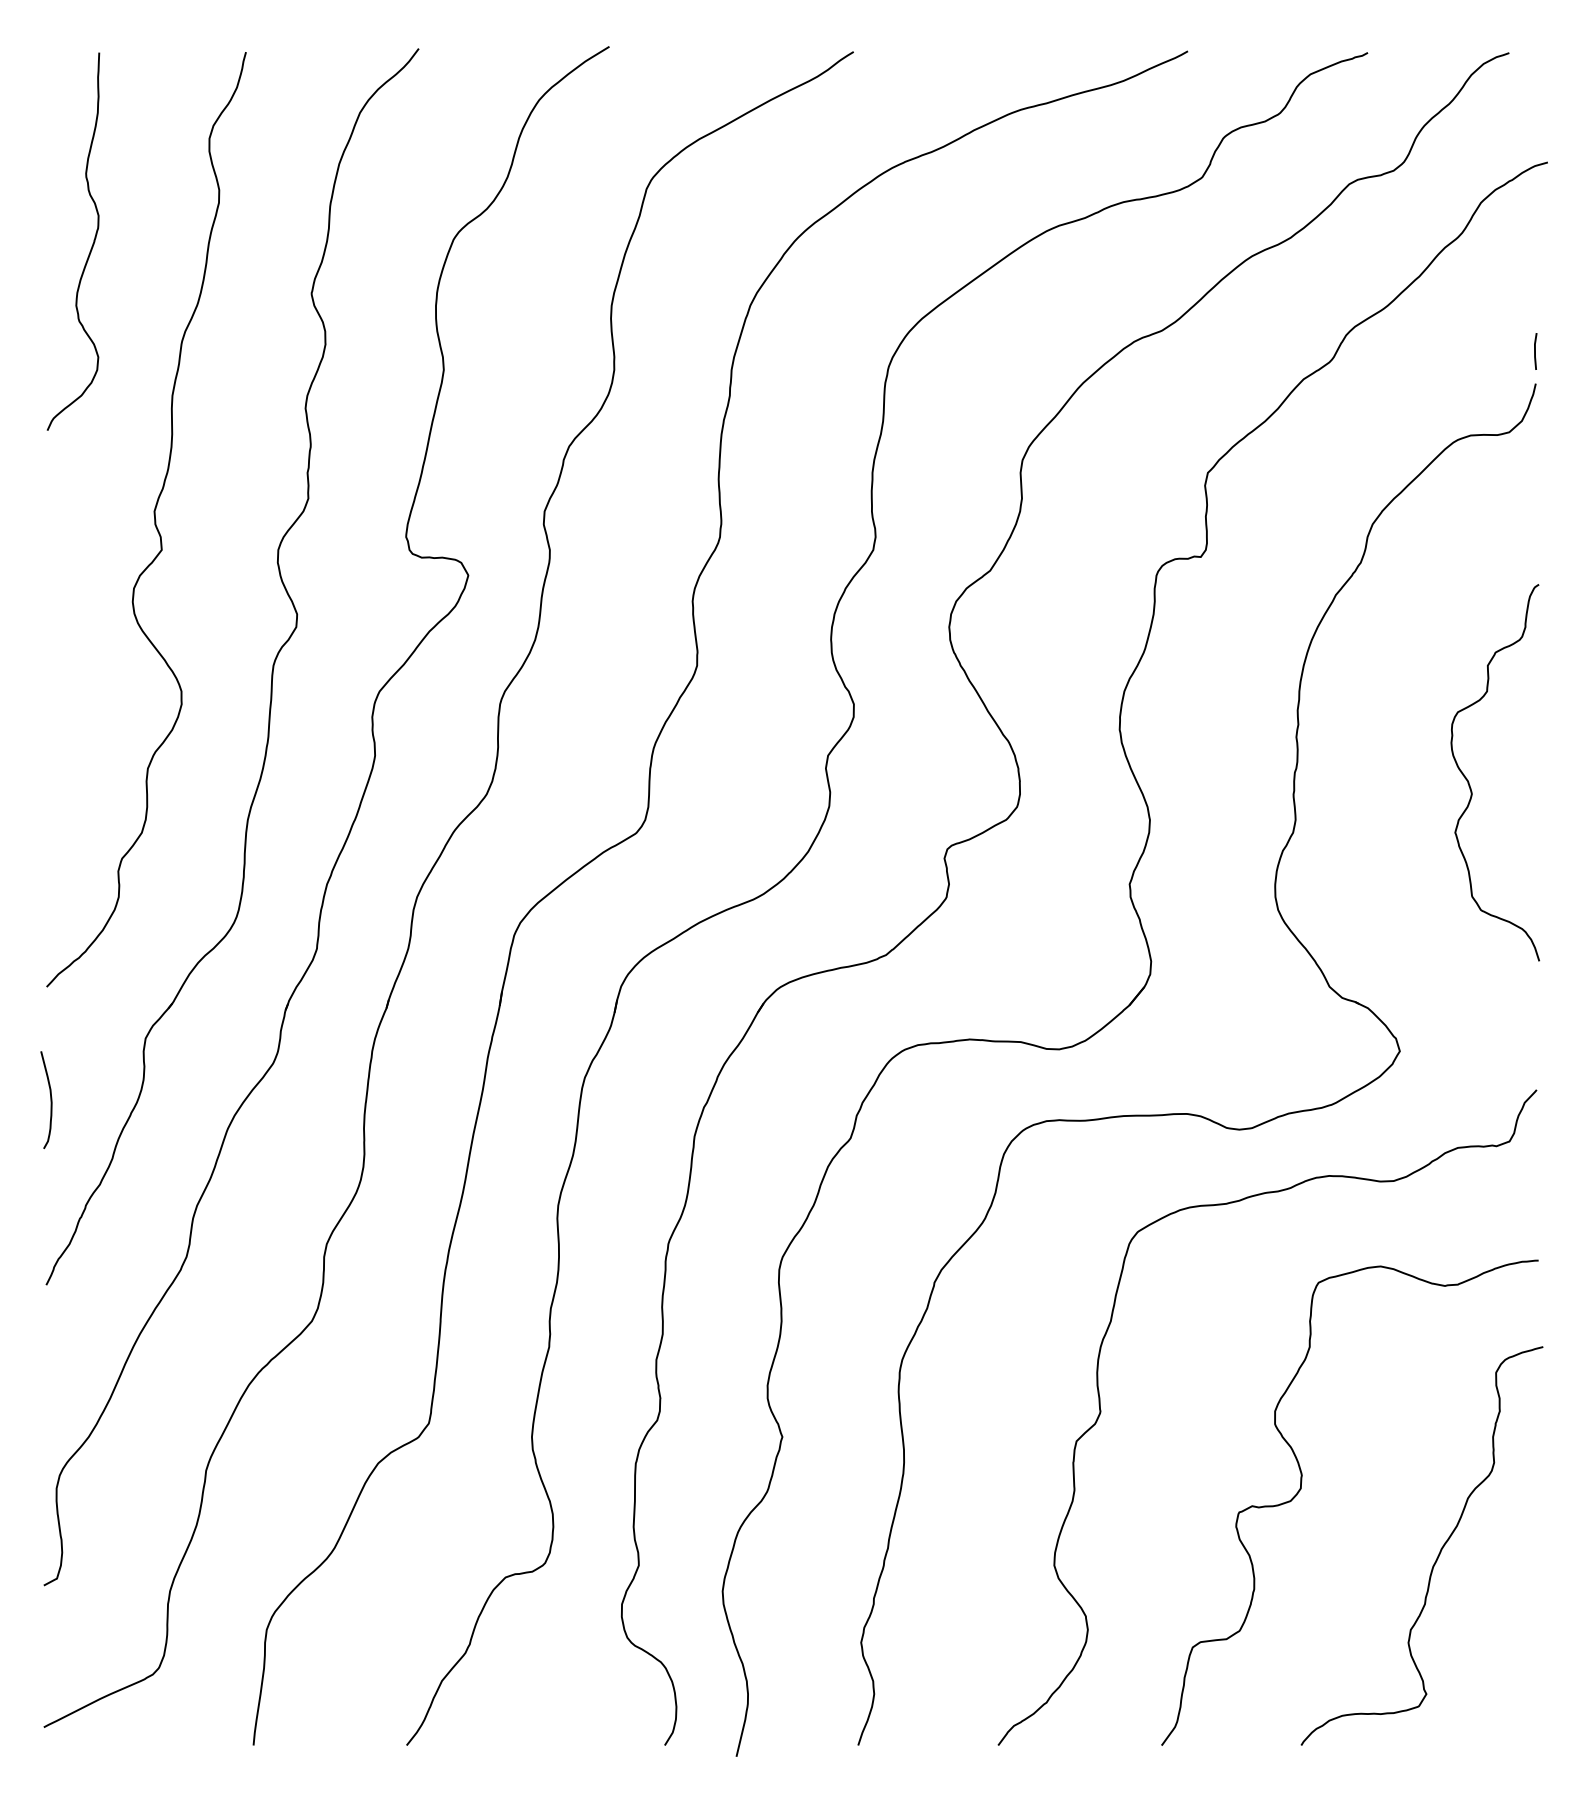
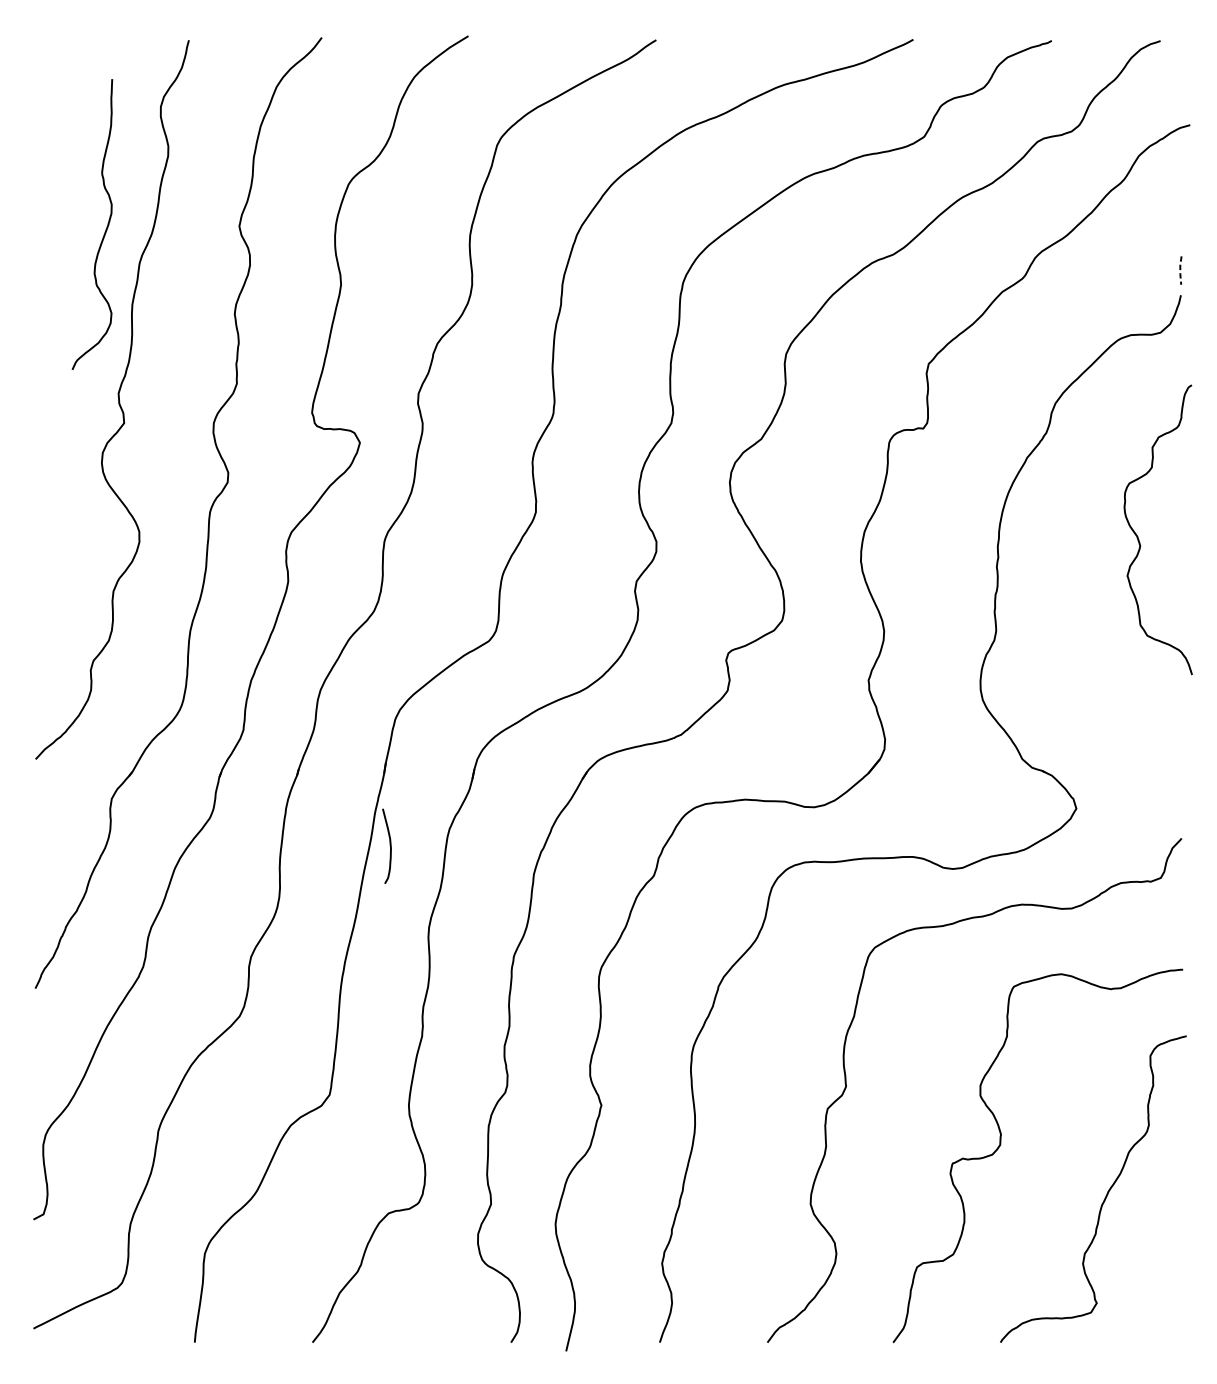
curve: (90, 248) -> (105, 229), moved
line: (1535, 351) -> (1180, 270), solid -> dashed
curve: (1469, 782) -> (1138, 537), moved
curve: (50, 1099) -> (390, 845), moved

